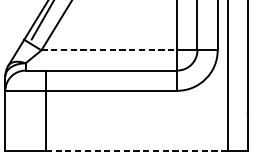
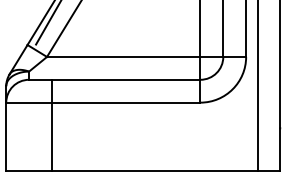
line: (109, 49) -> (123, 56), dashed -> solid
line: (136, 151) -> (154, 171), dashed -> solid

